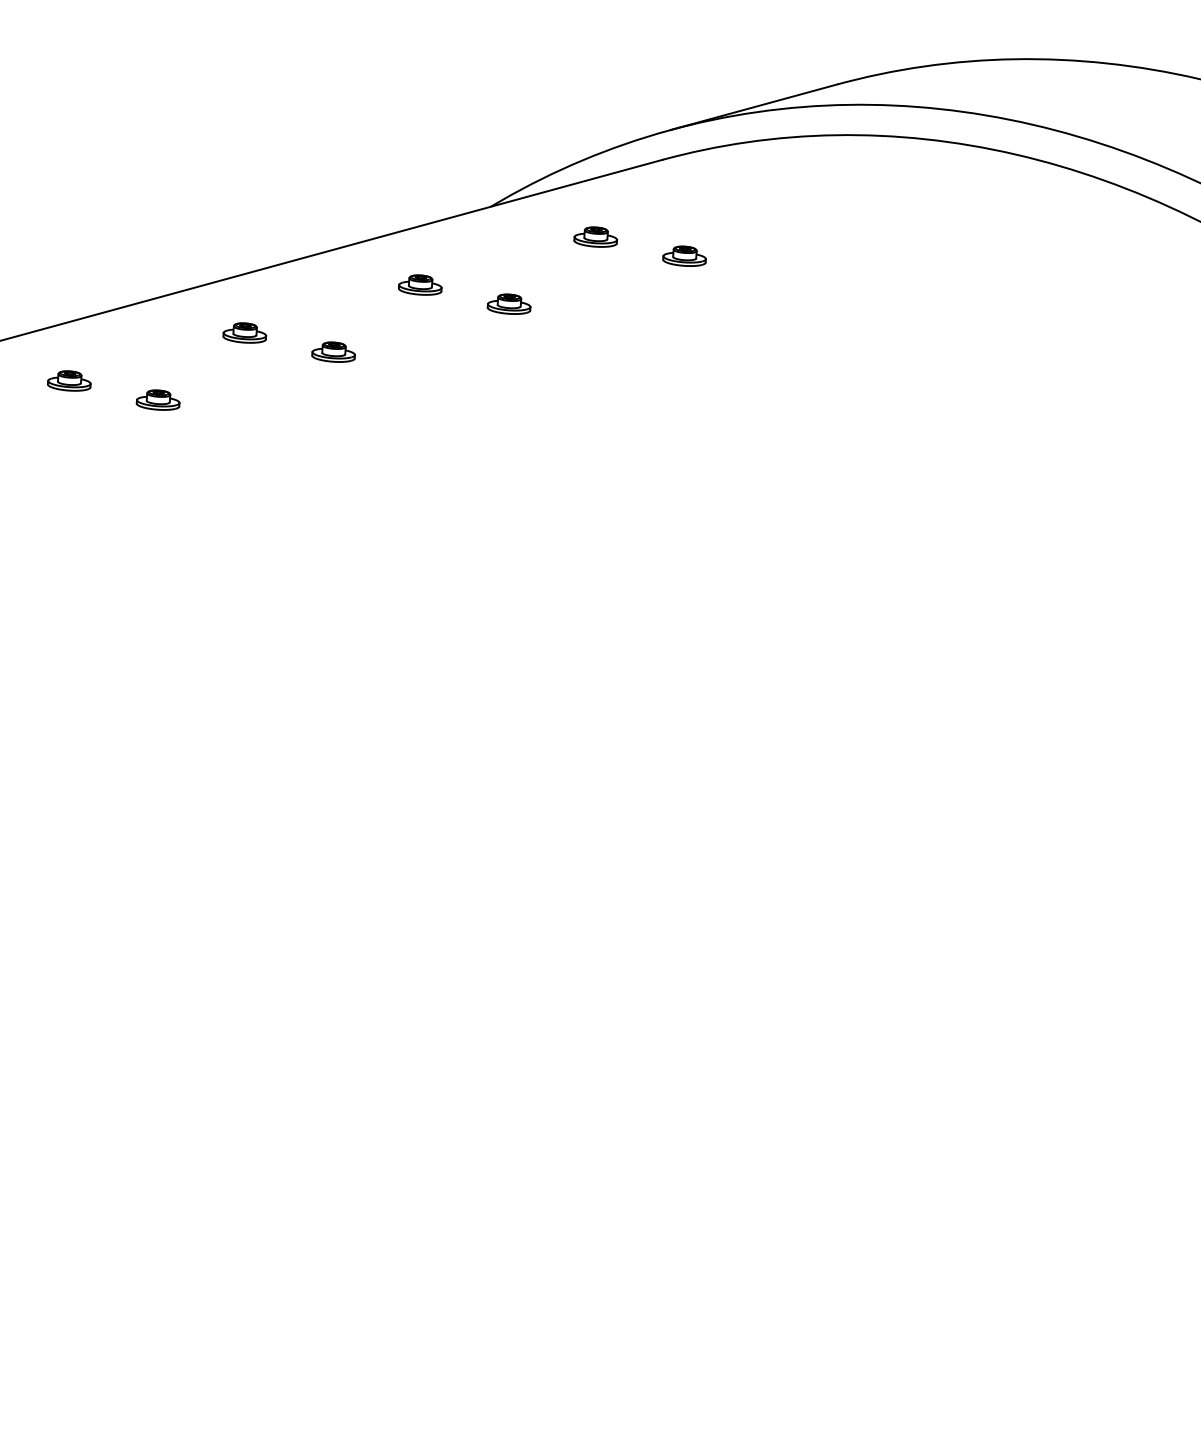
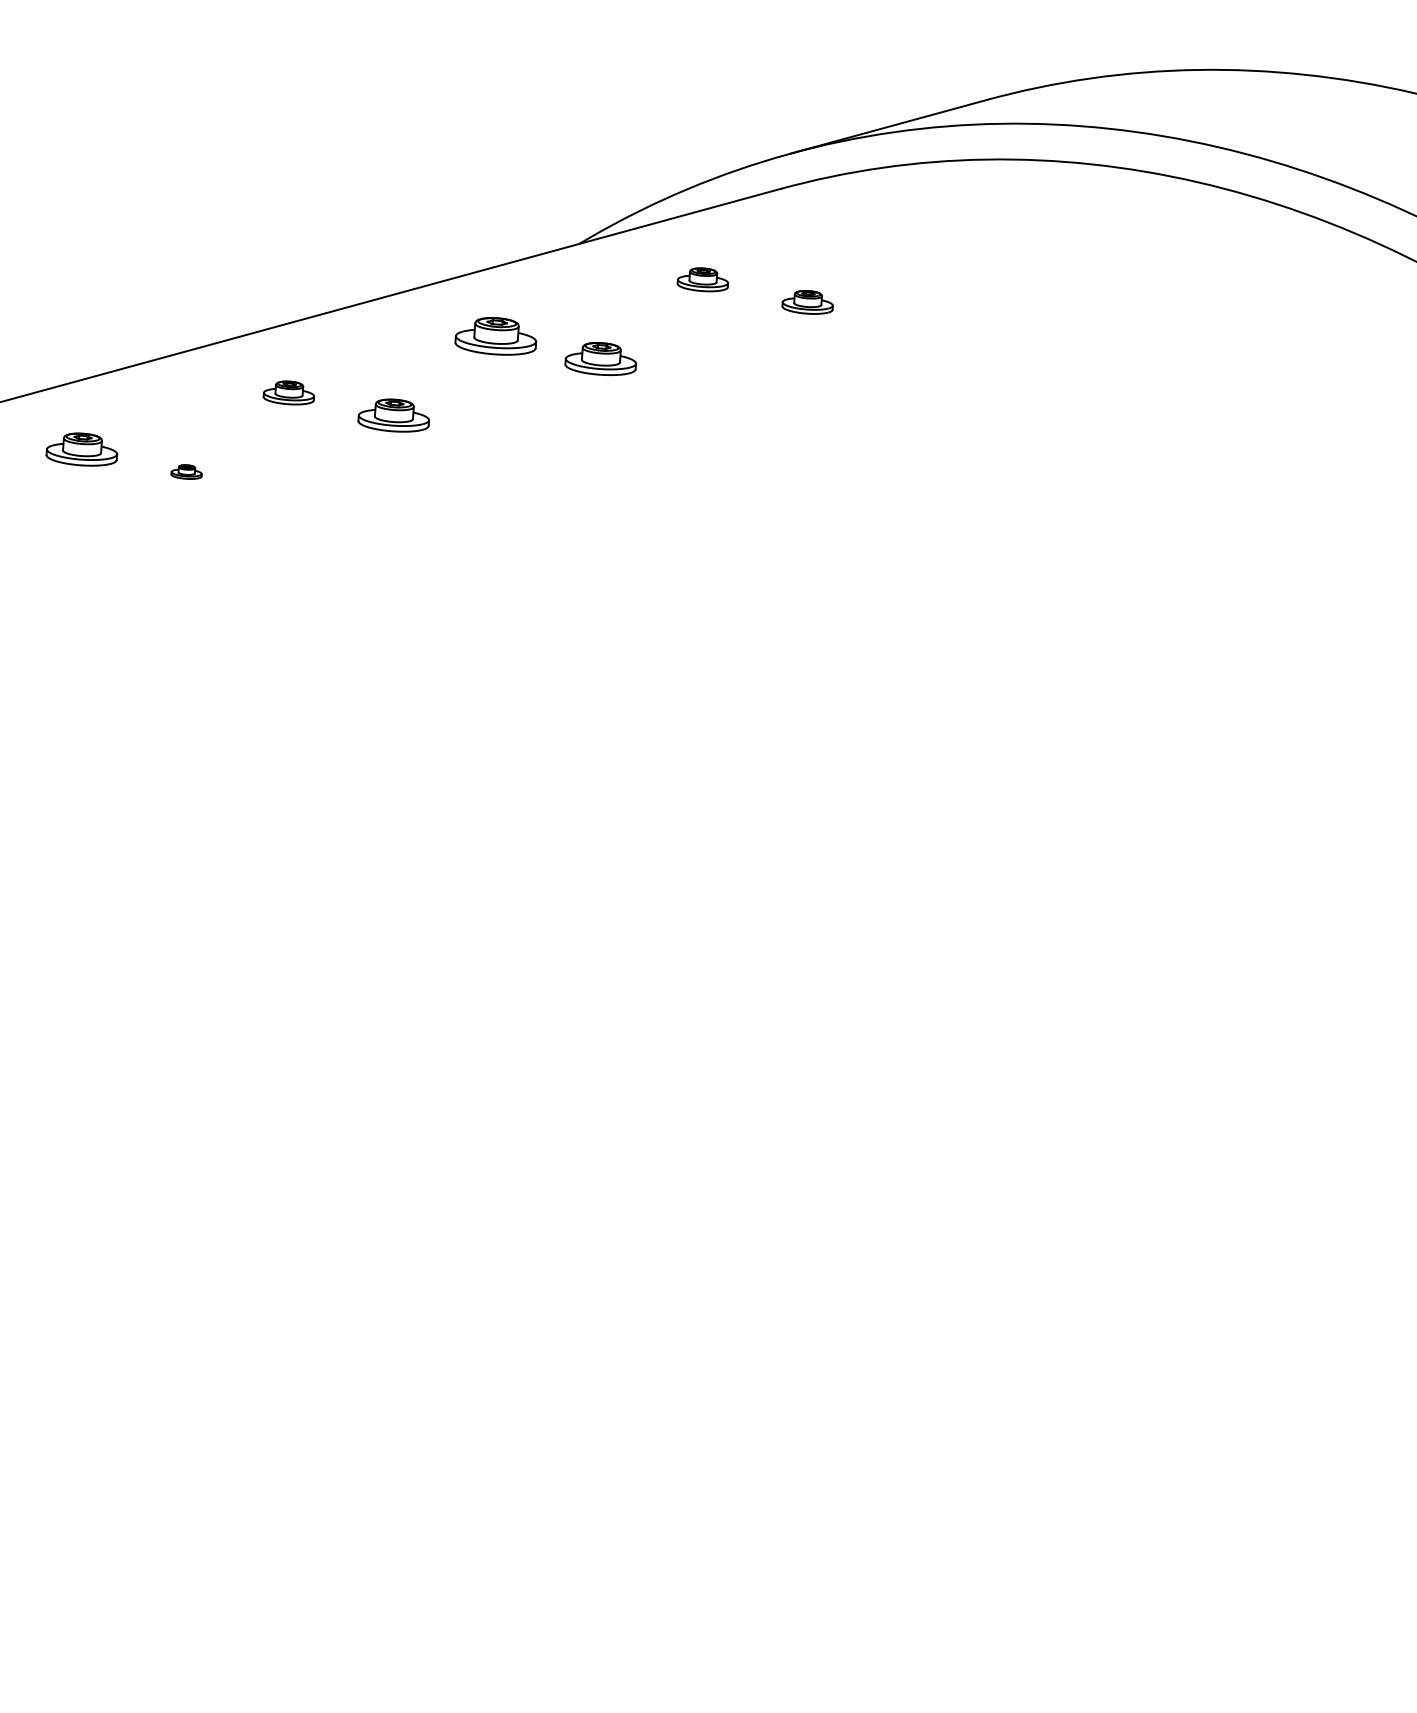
part: (419, 285) -> (495, 336), size x1.6
part: (508, 303) -> (600, 358), size x1.4
part: (333, 352) -> (393, 415), size x1.4
part: (68, 380) -> (81, 449), size x1.4
part: (158, 399) -> (186, 471), size x0.6

